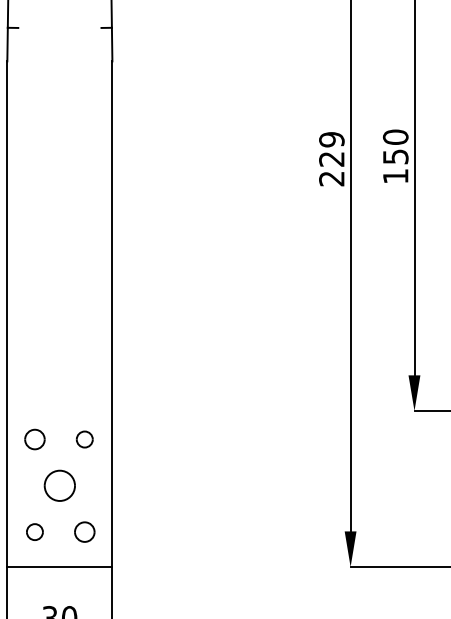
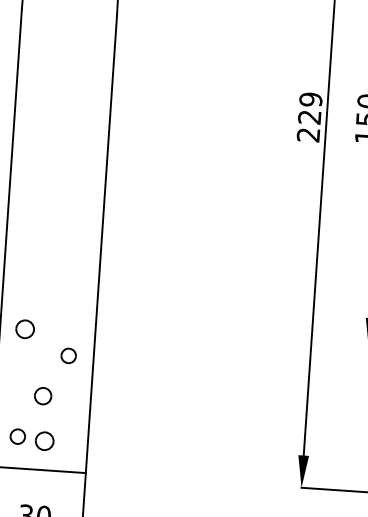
part: (34, 439) -> (24, 329), moved
part: (59, 485) -> (42, 395), size x0.6
part: (84, 531) -> (44, 440), moved

